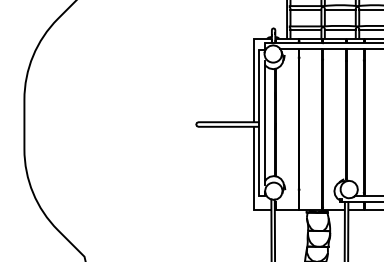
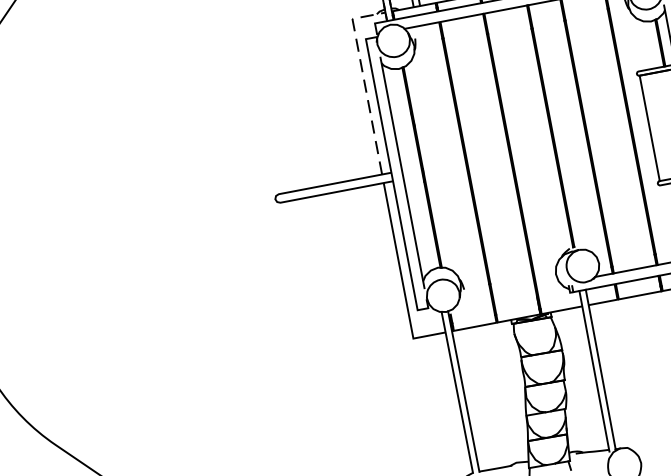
line: (254, 70) -> (364, 78), solid -> dashed

